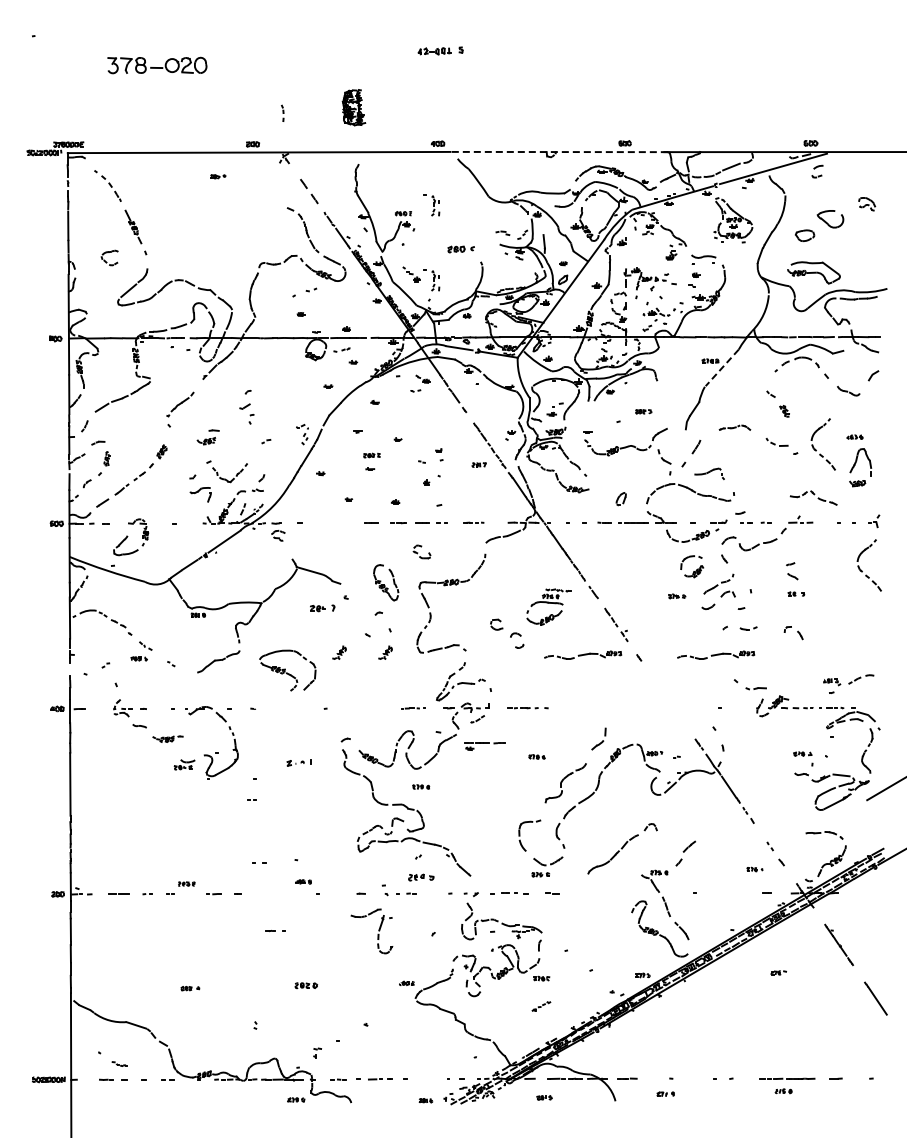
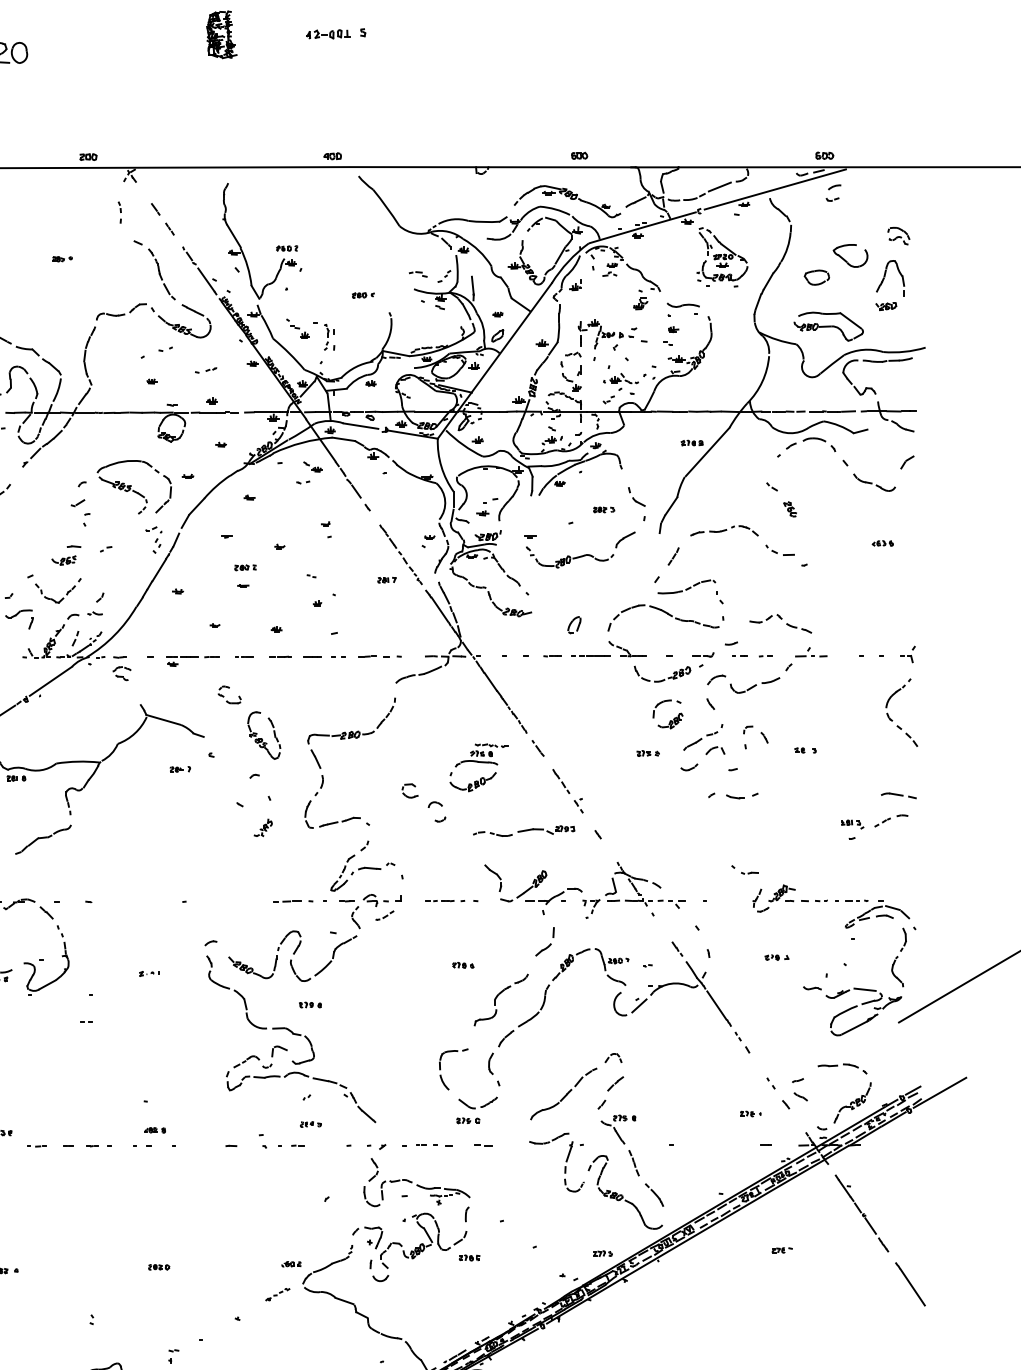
part: (353, 107) -> (221, 34), moved
part: (282, 112) -> (119, 211), moved
line: (559, 152) -> (492, 167), dashed -> solid
part: (218, 176) -> (62, 258), moved
part: (431, 205) -> (324, 237), removed
part: (461, 248) -> (363, 294), size x0.62
part: (341, 349) -> (205, 369), moved
line: (722, 367) -> (708, 451), dashed -> solid
part: (848, 391) -> (874, 483), size x1.43
part: (734, 427) -> (723, 530), size x1.67
part: (207, 437) -> (65, 555), moved
part: (816, 449) -> (832, 559), removed
part: (439, 454) -> (326, 529), moved
part: (664, 462) -> (636, 504), moved
part: (860, 467) -> (890, 285), moved
part: (709, 473) -> (690, 591), size x1.67
part: (813, 497) -> (780, 623), moved
part: (473, 522) -> (379, 656), size x1.67
part: (421, 551) -> (229, 694), moved
part: (792, 571) -> (800, 1090), moved
part: (322, 608) -> (180, 769), size x0.62
part: (748, 628) -> (742, 795), size x1.43
part: (866, 628) -> (898, 795), added
part: (793, 633) -> (755, 735), moved
part: (339, 652) -> (202, 827), removed
part: (716, 654) -> (700, 830), removed
part: (287, 670) -> (134, 487), moved
part: (848, 683) -> (874, 826), moved
part: (750, 684) -> (744, 869), size x0.62
part: (628, 699) -> (584, 889), added
part: (413, 708) -> (300, 901), size x1.67
part: (484, 746) -> (192, 661), moved
part: (802, 753) -> (776, 956), moved
part: (299, 763) -> (149, 974), size x0.62
part: (685, 853) -> (610, 1092), moved
line: (262, 862) -> (145, 1145), moved
part: (421, 877) -> (310, 1124), size x0.62
part: (275, 931) -> (98, 1146), moved
part: (377, 934) -> (564, 1166), moved
part: (838, 944) -> (861, 1212), size x1.43
part: (306, 985) -> (159, 1266), size x0.71
part: (541, 1006) -> (277, 1294), moved

